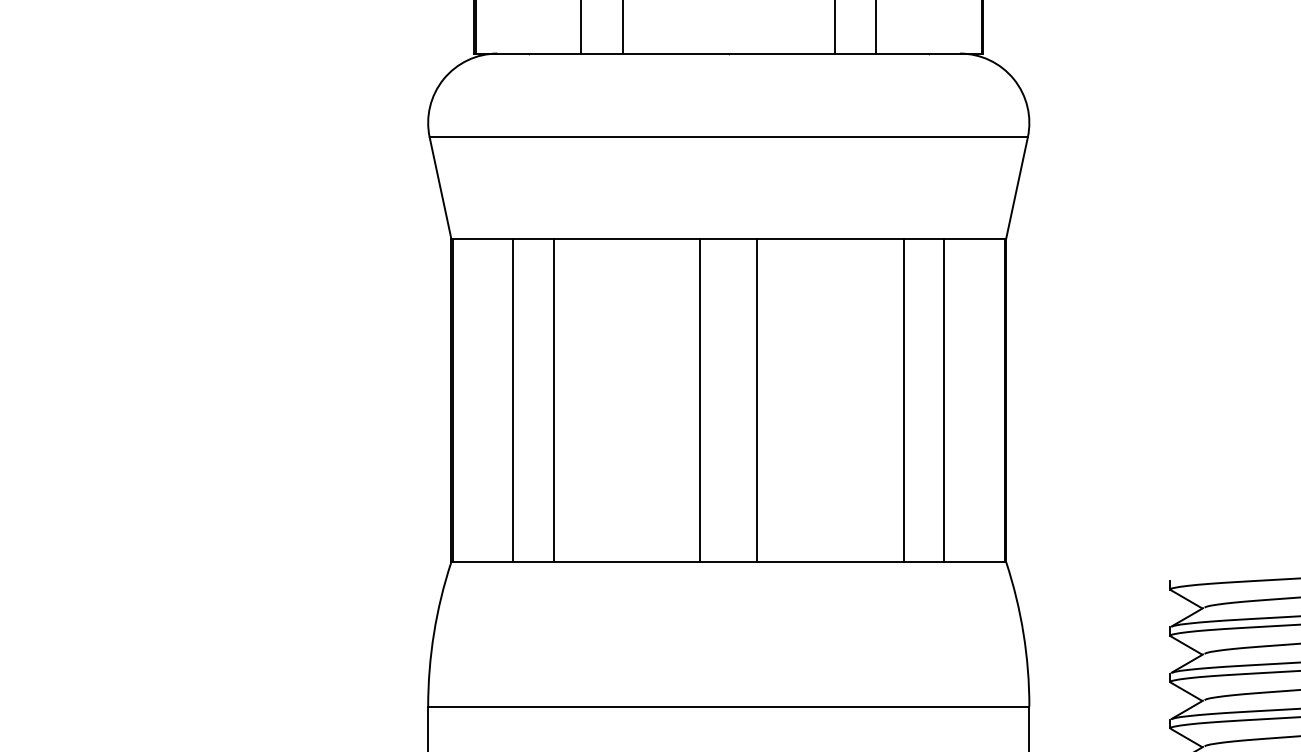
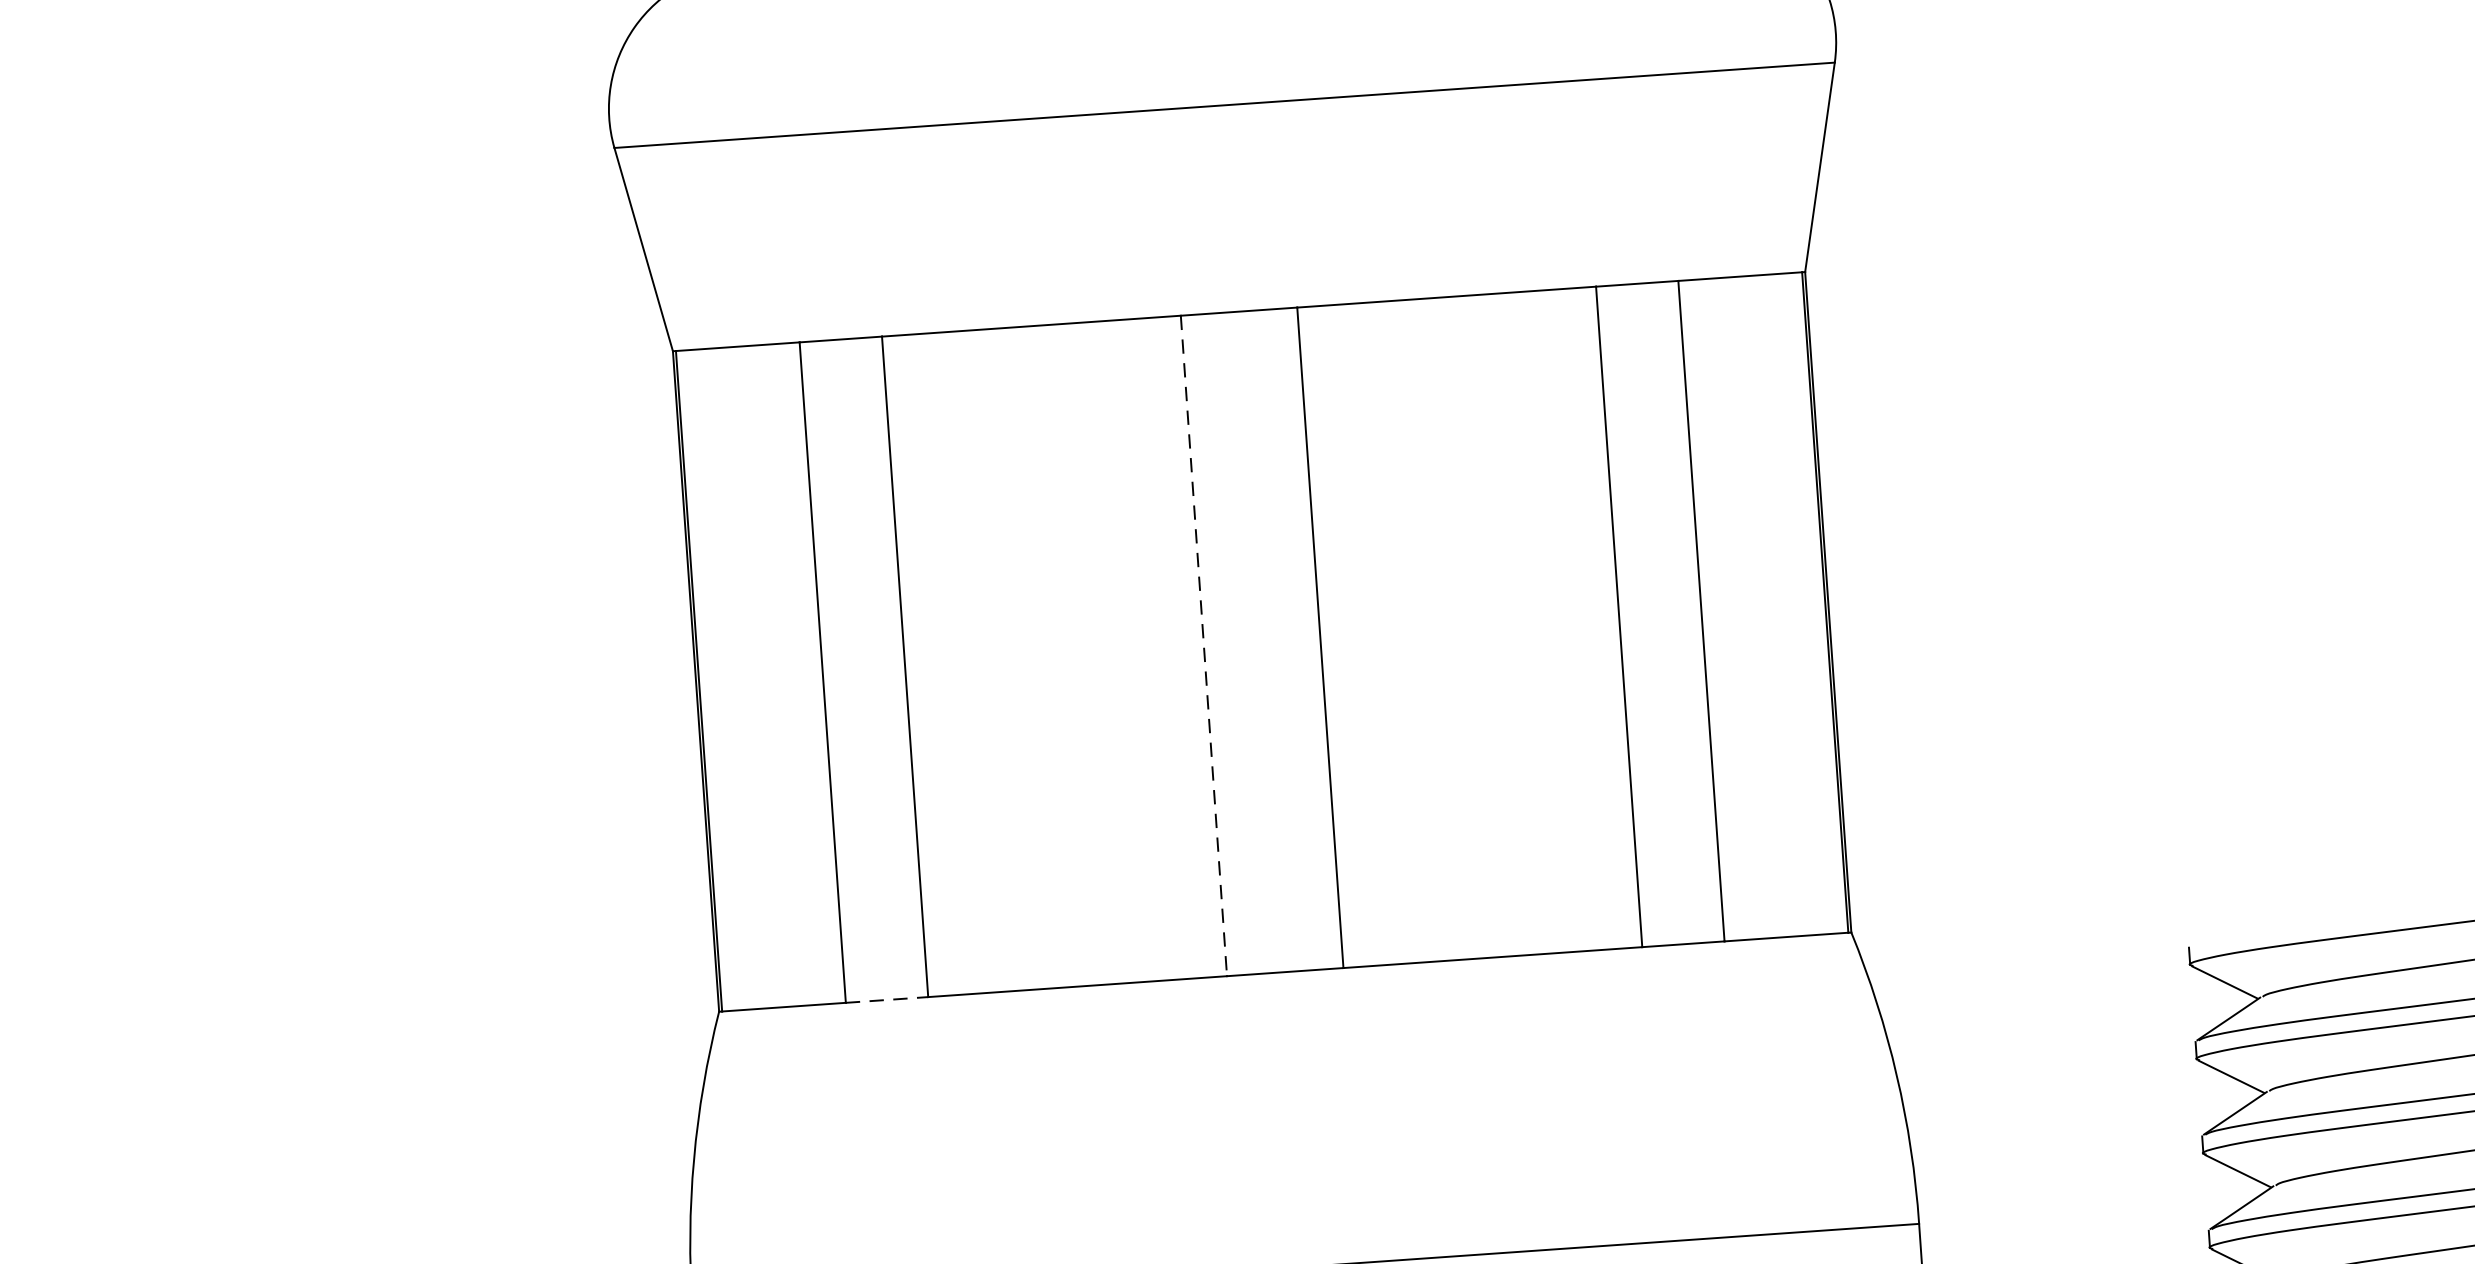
line: (700, 400) -> (1204, 646), solid -> dashed
line: (534, 562) -> (888, 1000), solid -> dashed

